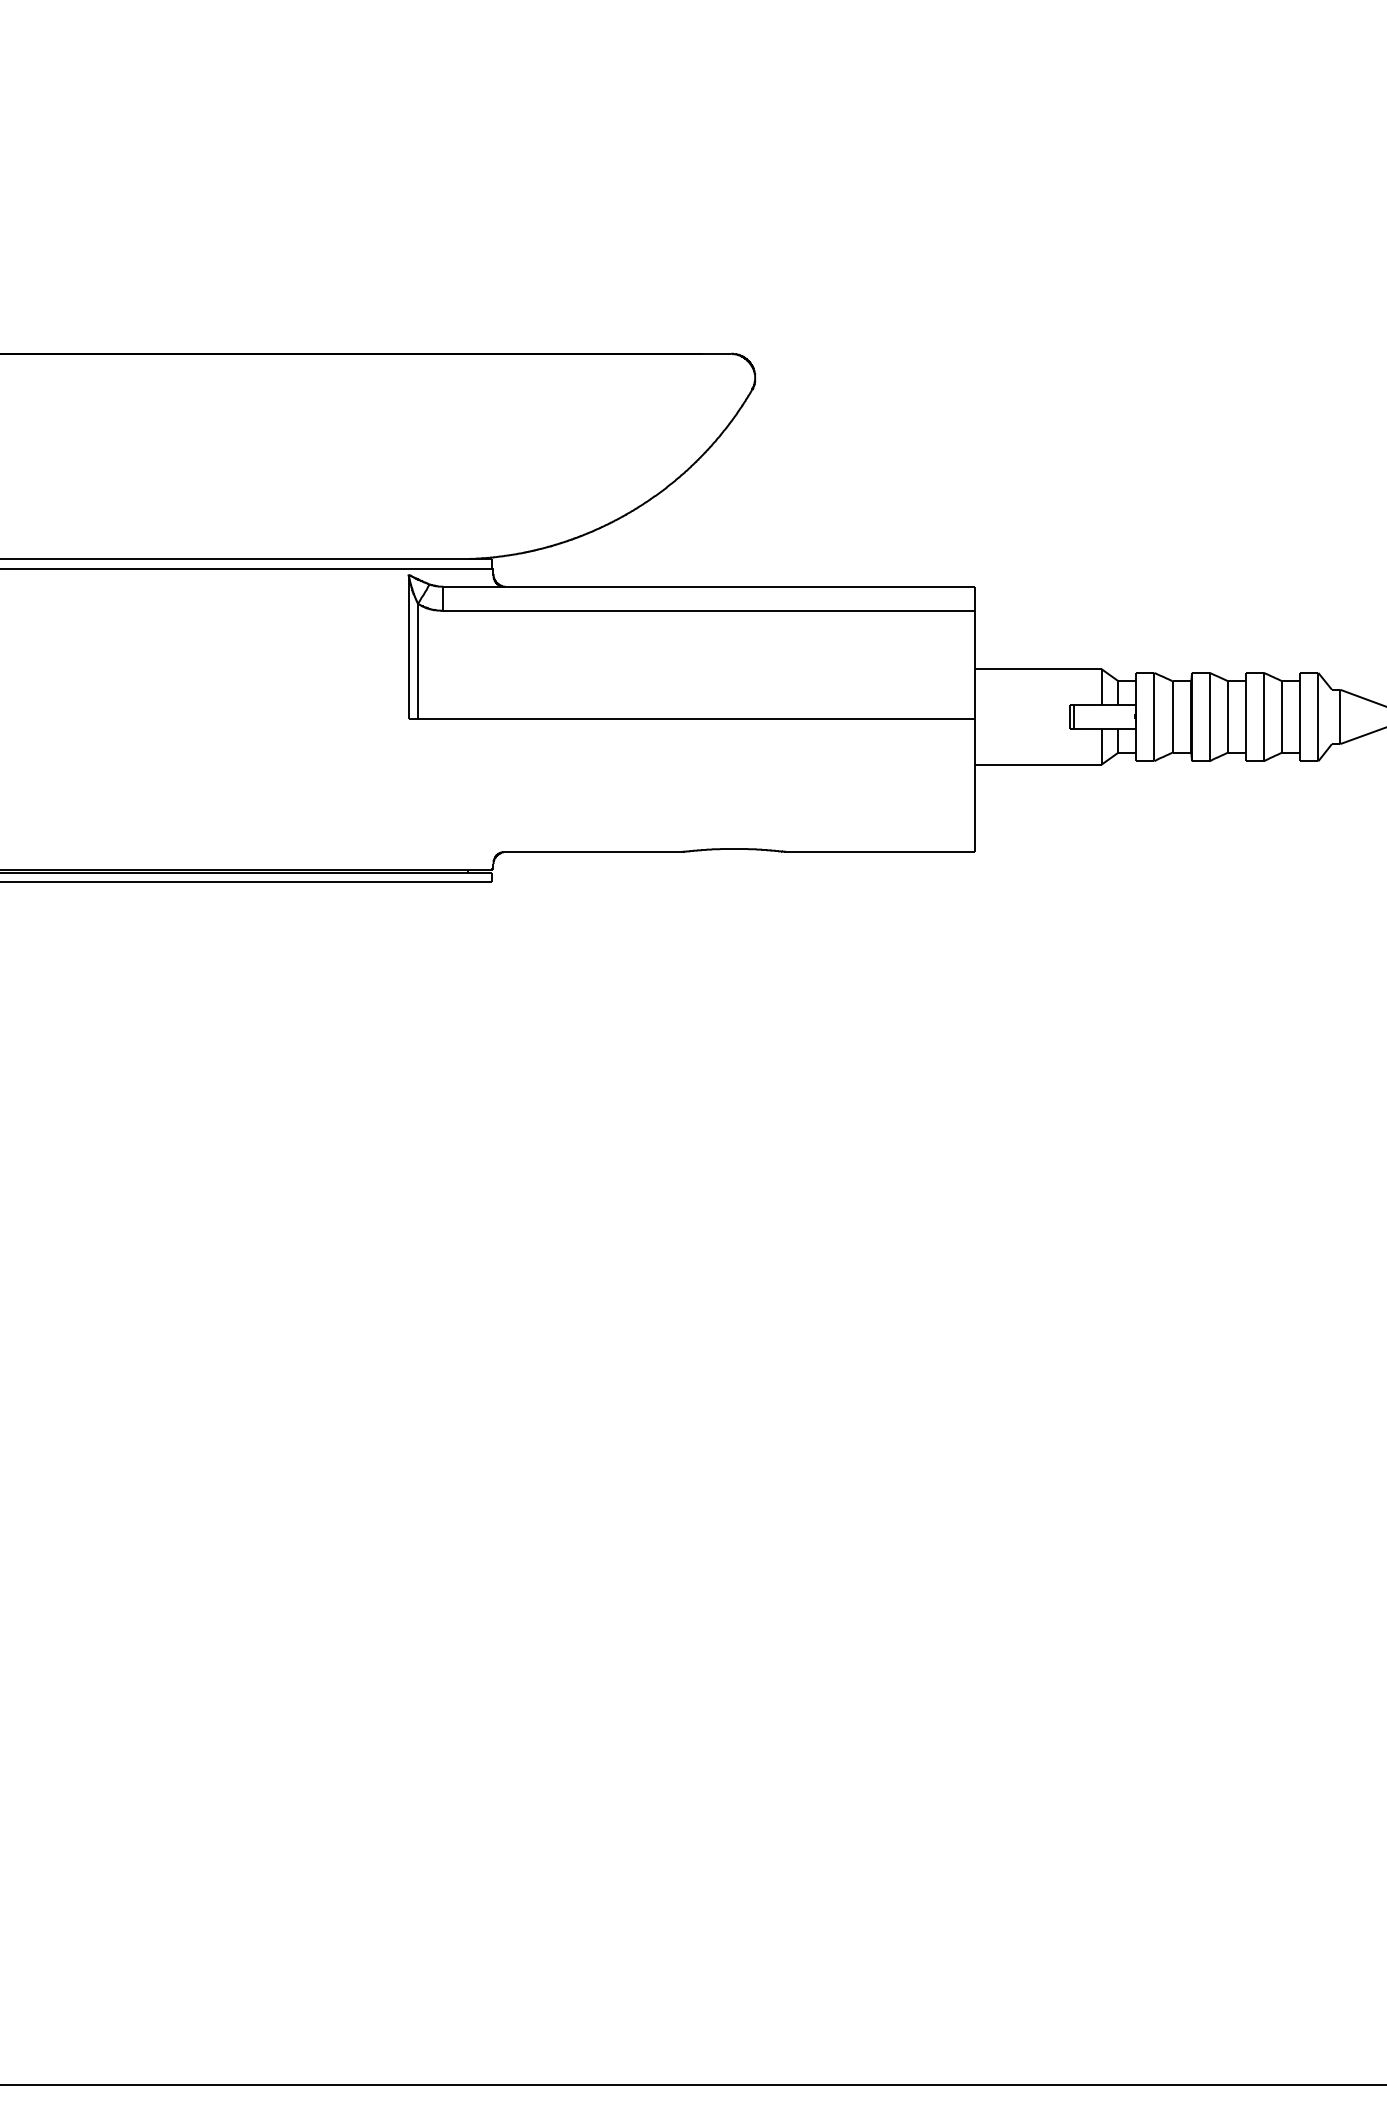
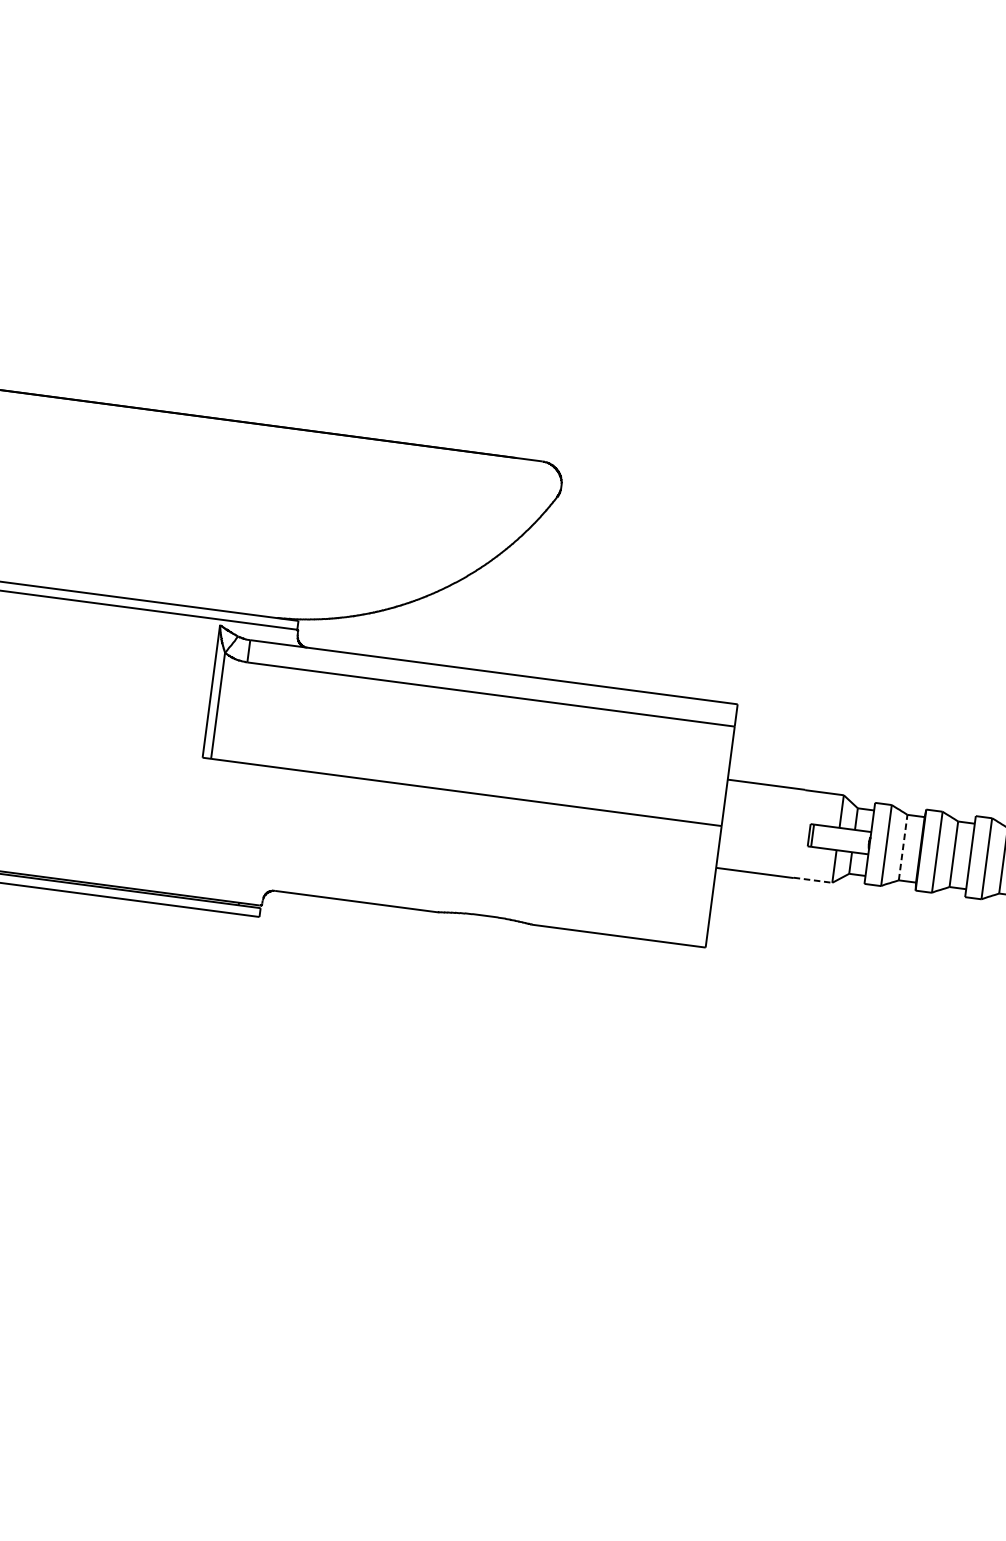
line: (1172, 716) -> (903, 847), solid -> dashed
line: (1081, 764) -> (813, 880), solid -> dashed

